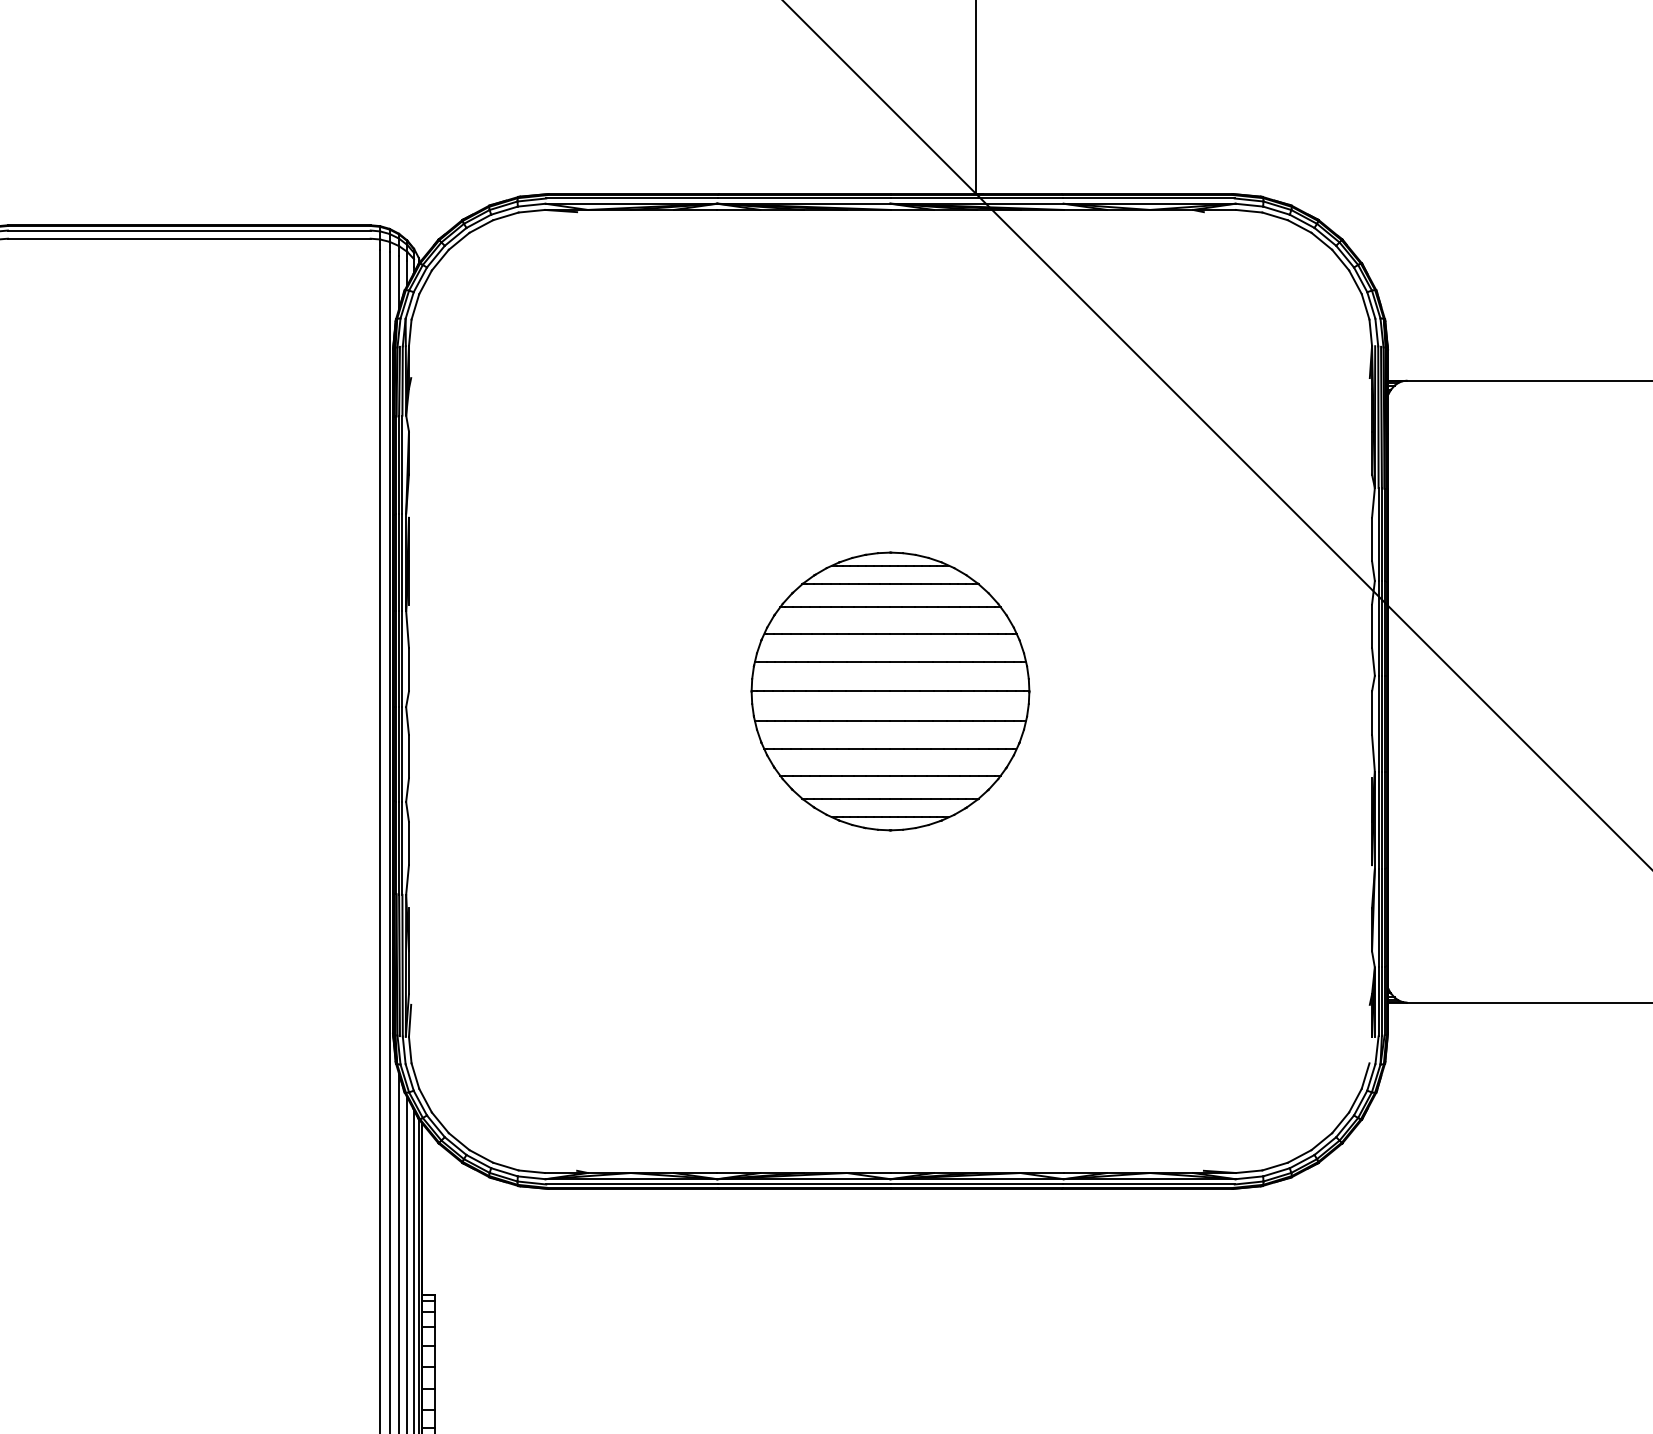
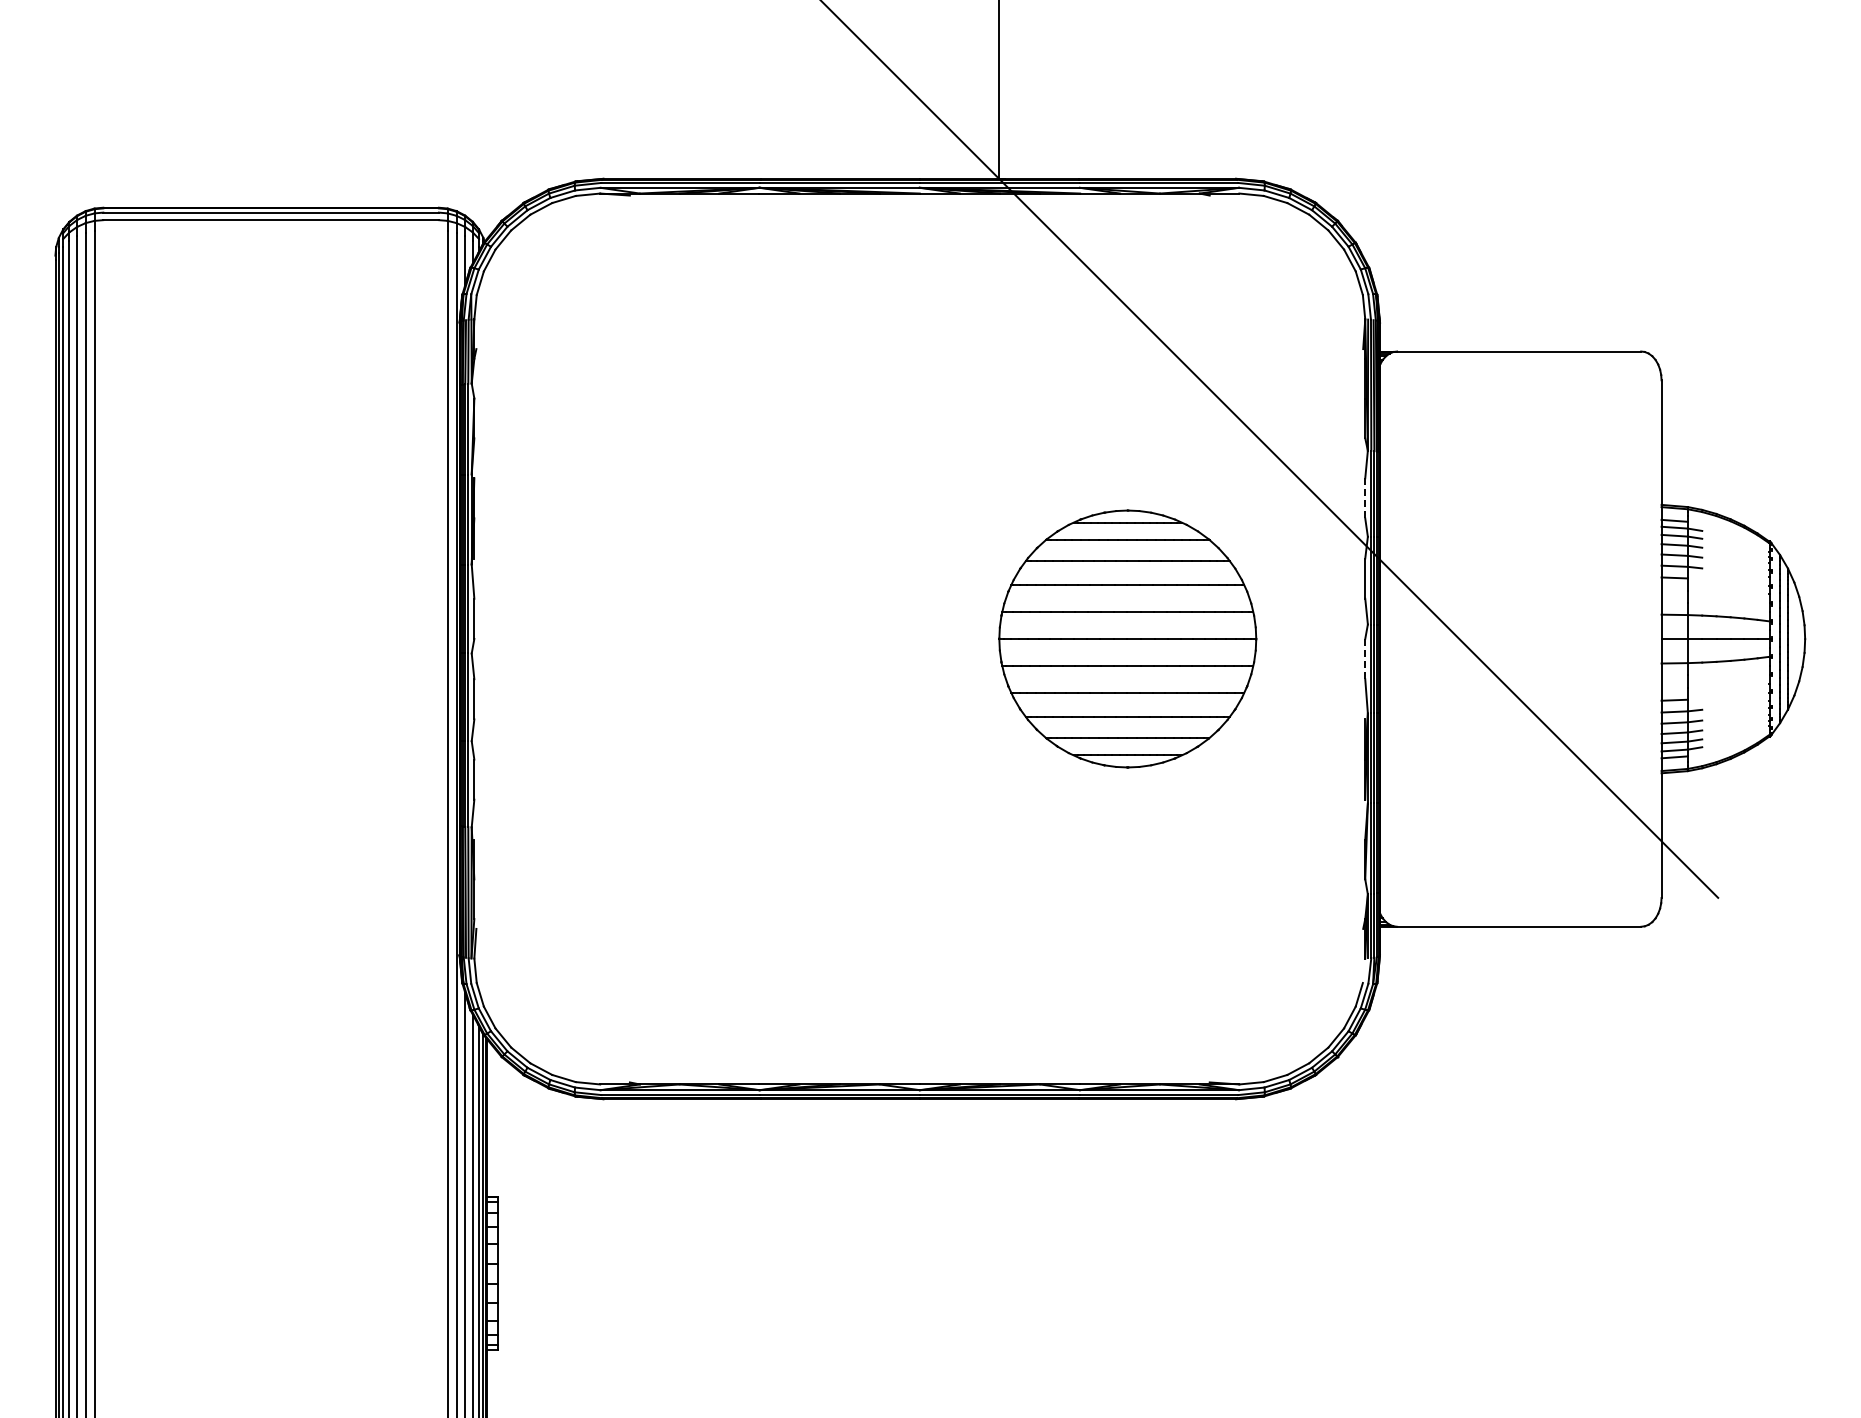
line: (1372, 539) -> (1365, 498), solid -> dashed
part: (890, 690) -> (1127, 638), moved
line: (1372, 712) -> (1365, 658), solid -> dashed

